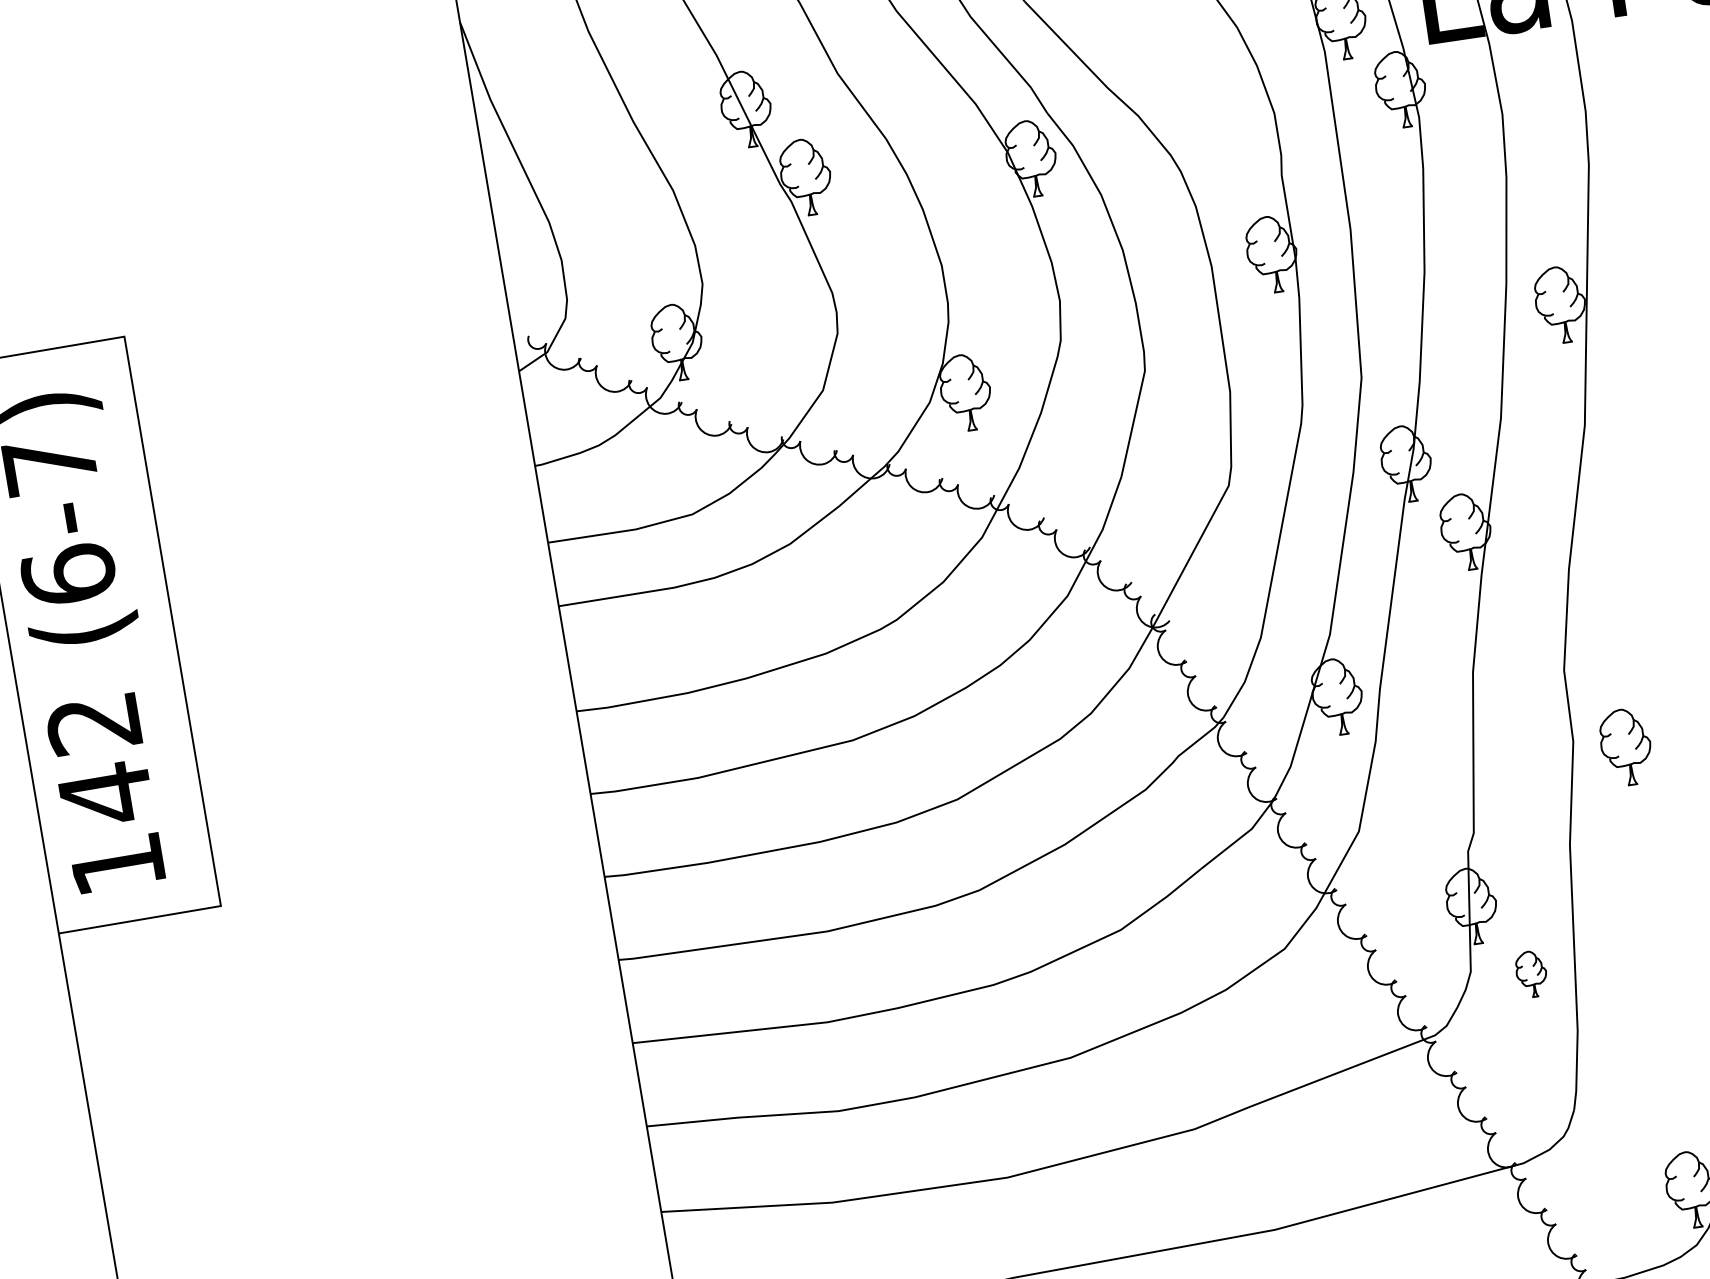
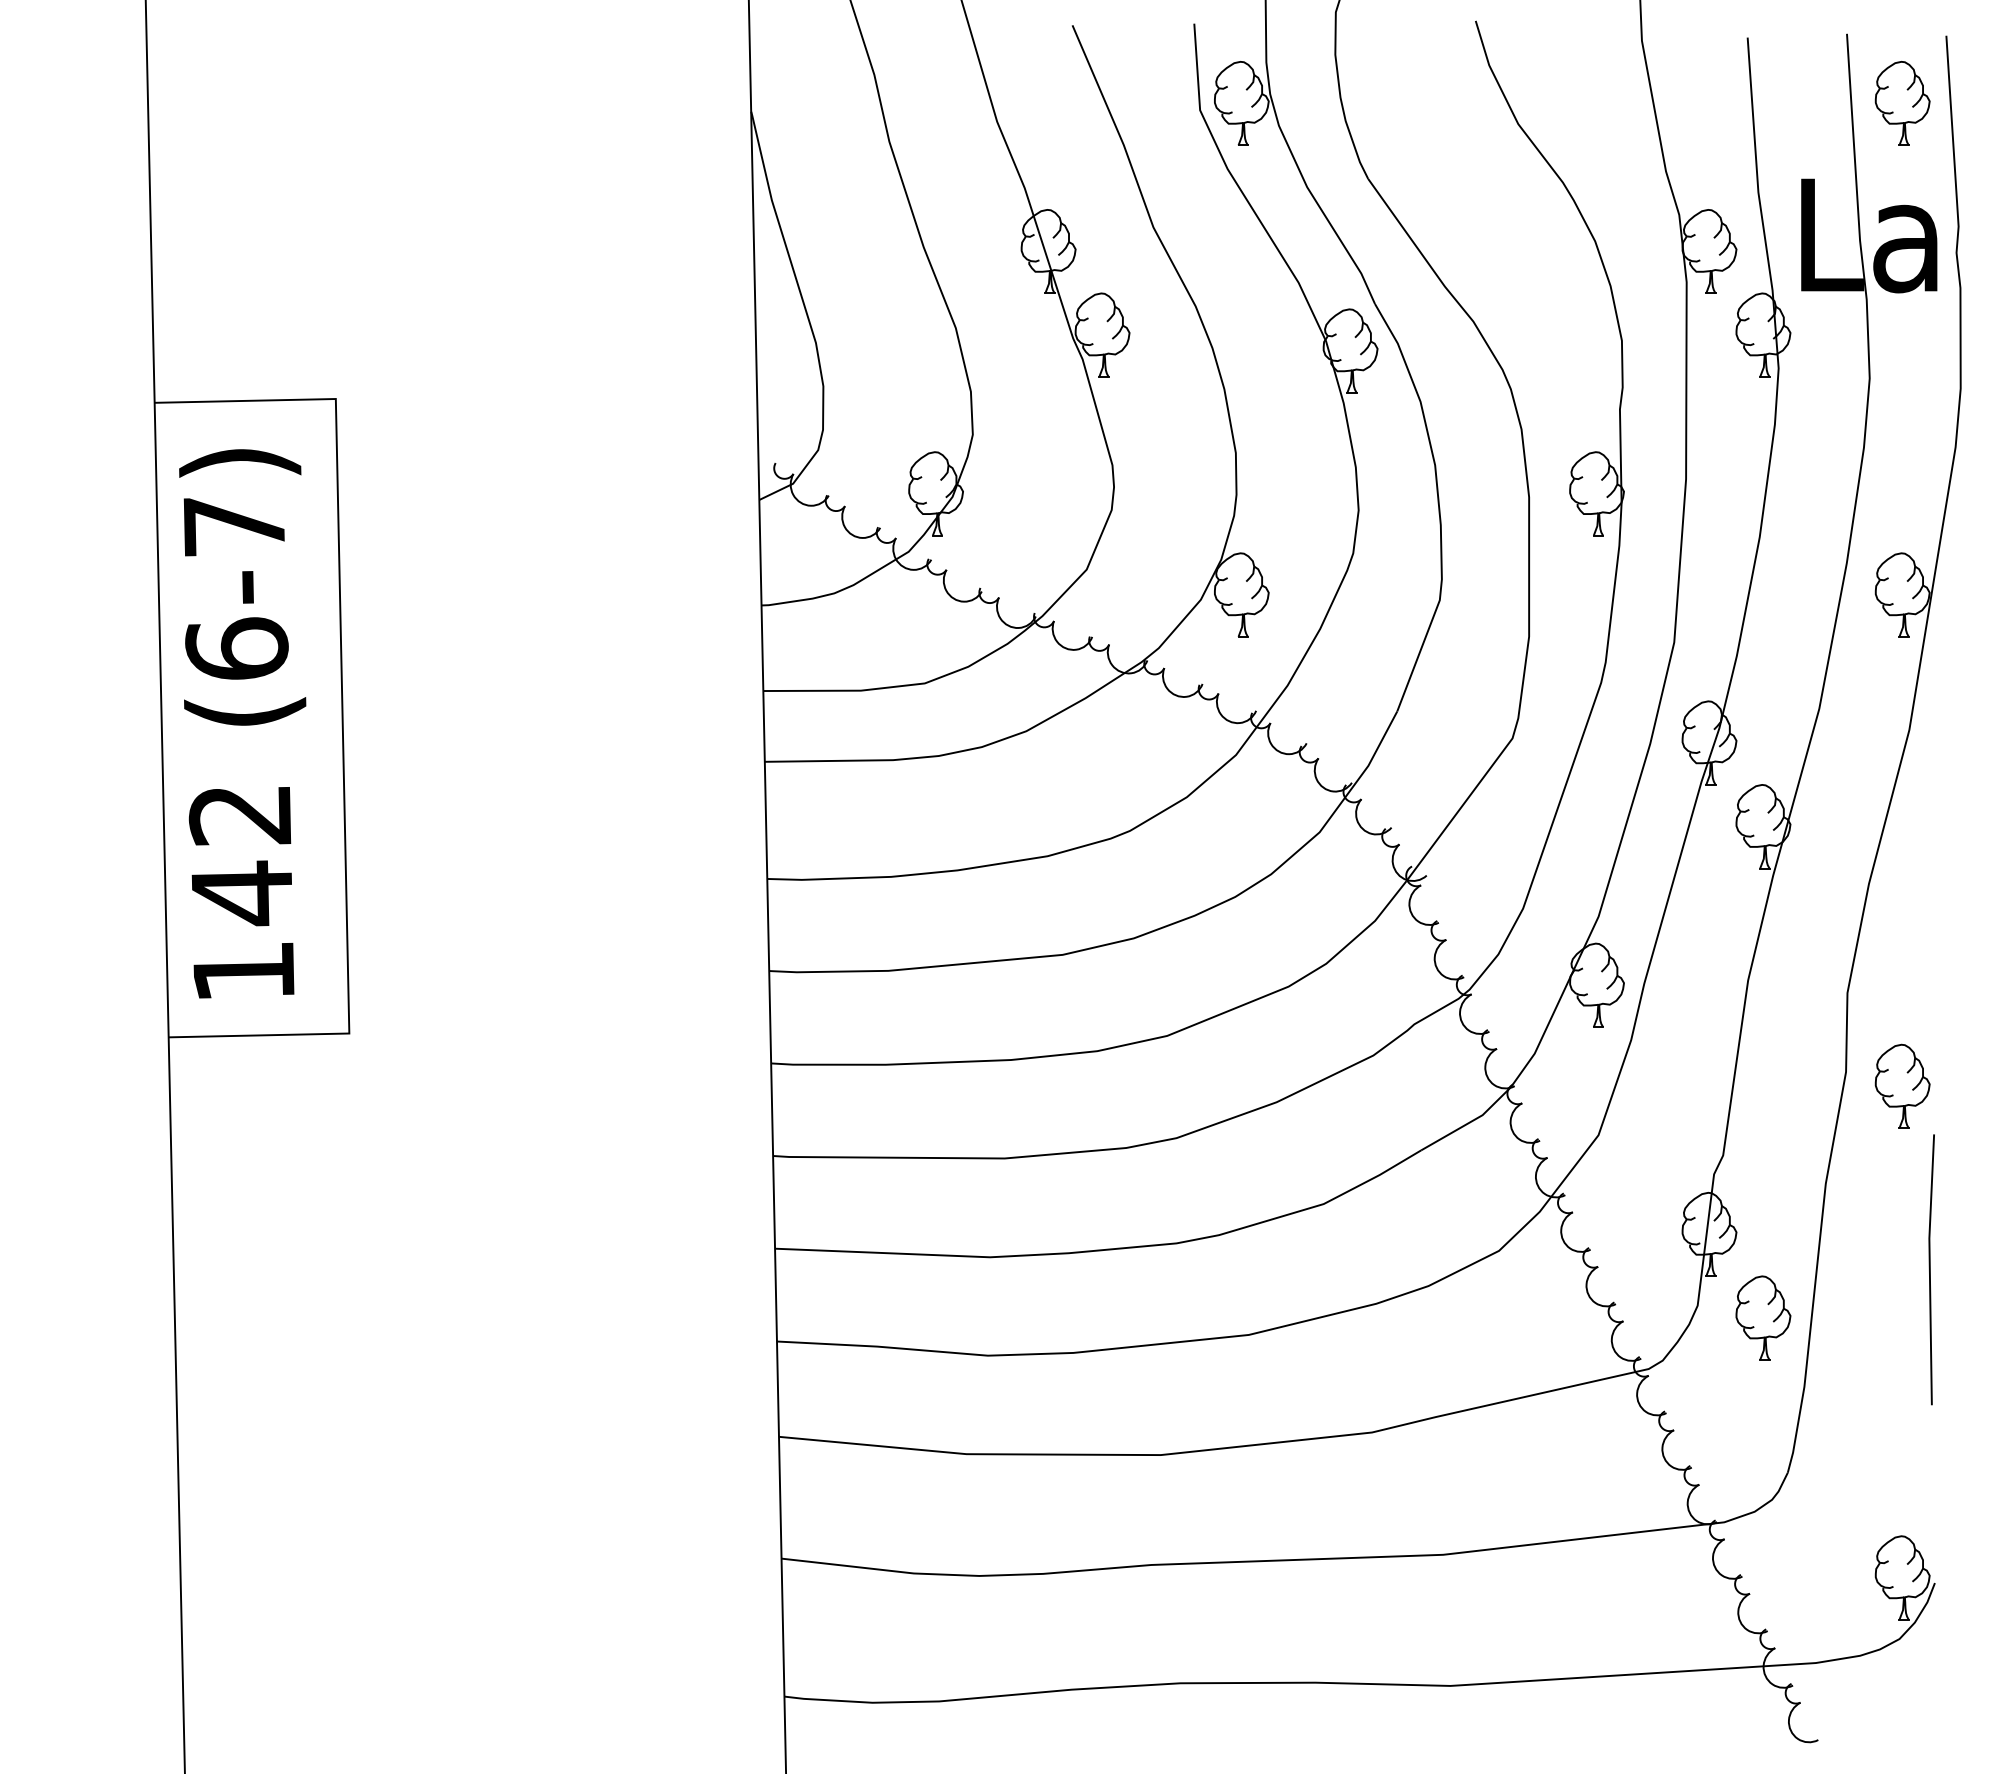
line: (1675, 908) -> (1930, 1269), added
part: (1531, 973) -> (1763, 1317), size x1.67

